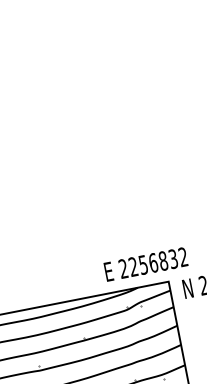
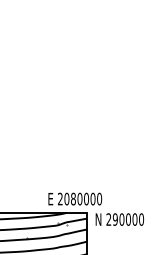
text: (158, 261) -> (83, 198), 2256832 -> 2080000

